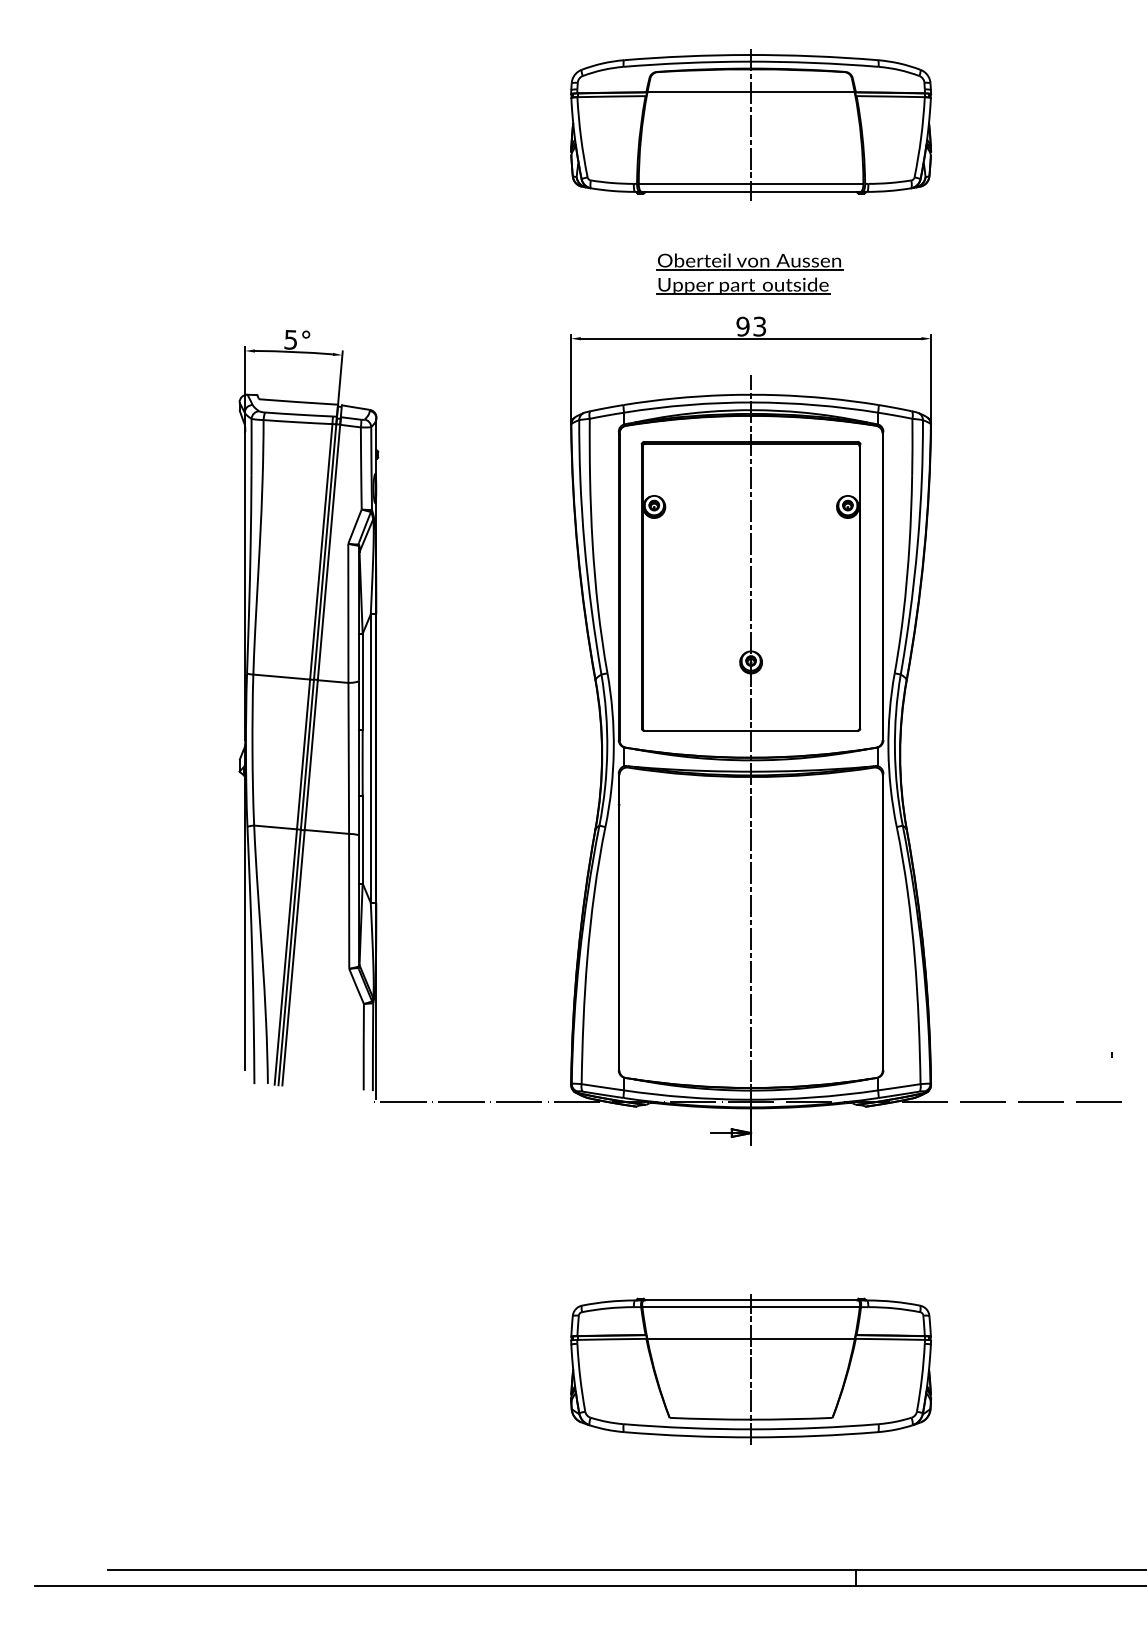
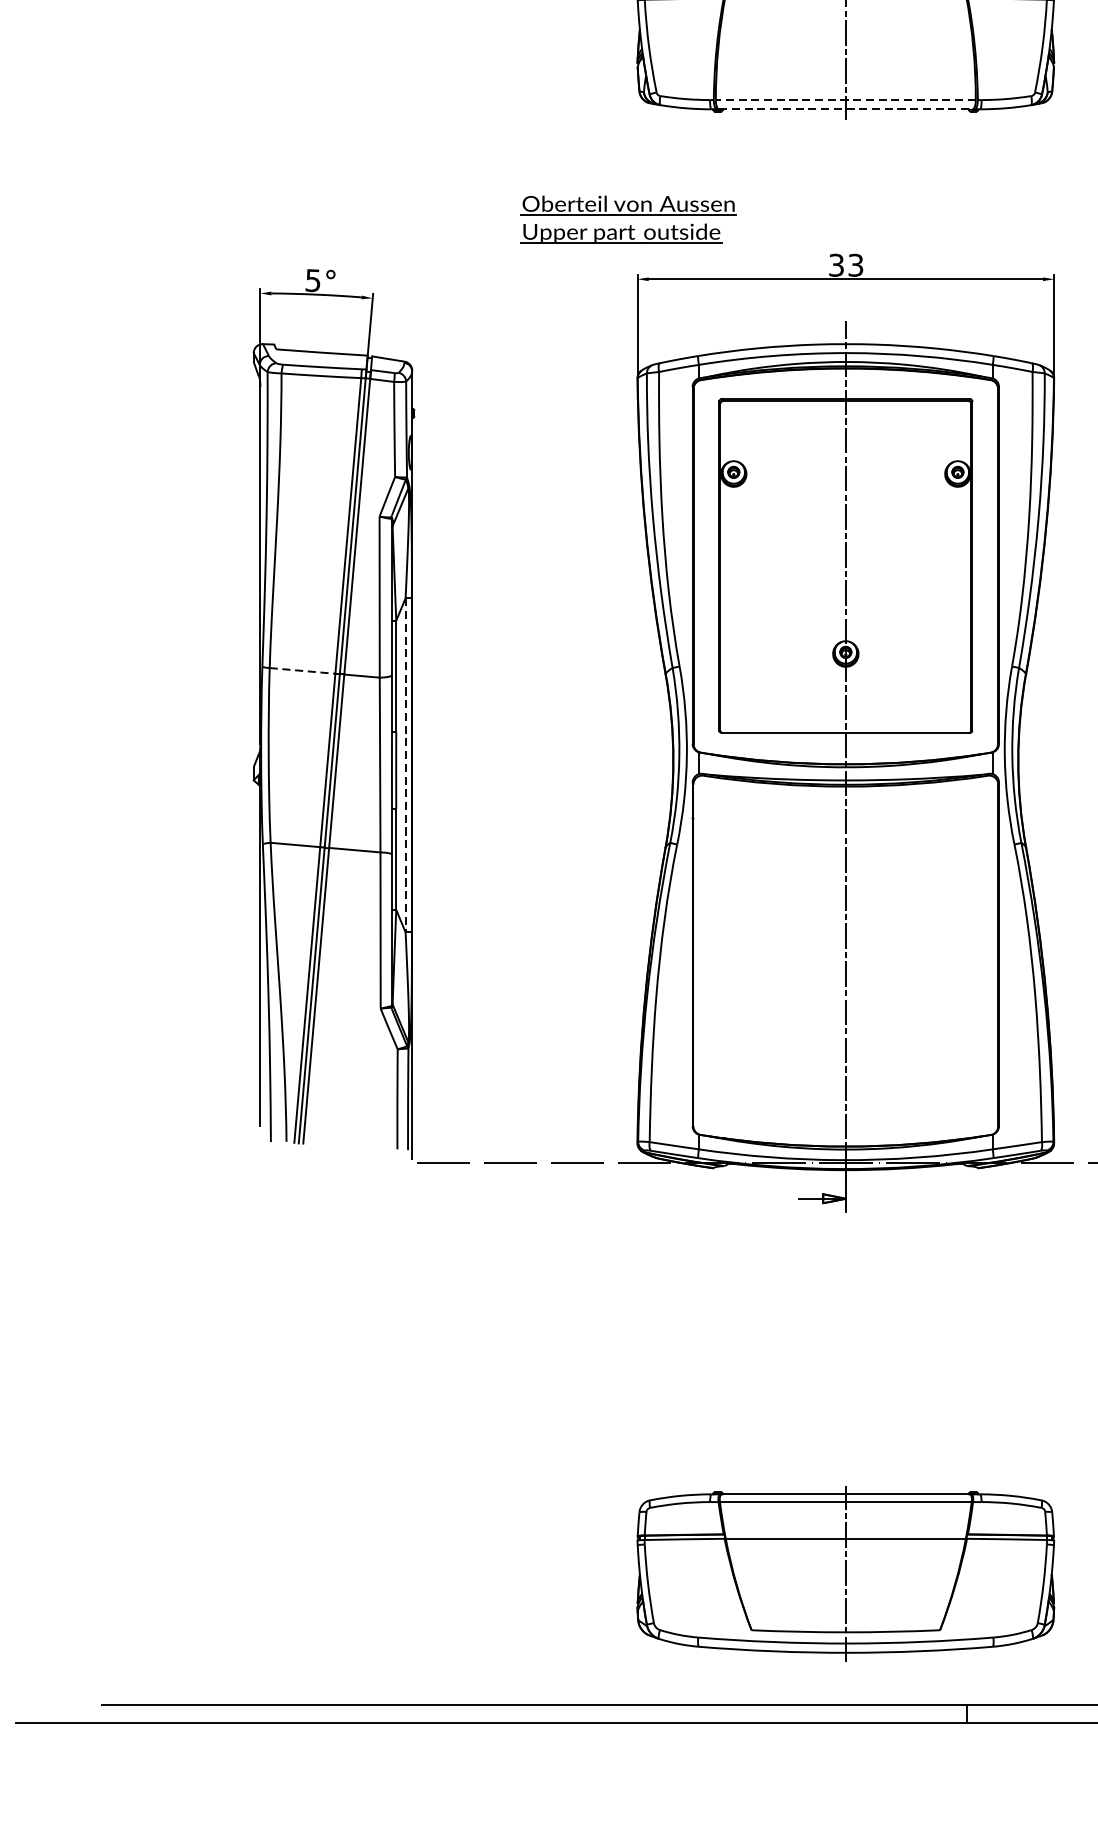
line: (750, 184) -> (845, 100), solid -> dashed
line: (751, 191) -> (846, 108), solid -> dashed
part: (749, 273) -> (628, 218), moved
text: (742, 326) -> (835, 265), 93 -> 33
line: (282, 677) -> (303, 671), solid -> dashed
line: (370, 759) -> (405, 766), solid -> dashed
part: (751, 1369) -> (846, 1574), moved

